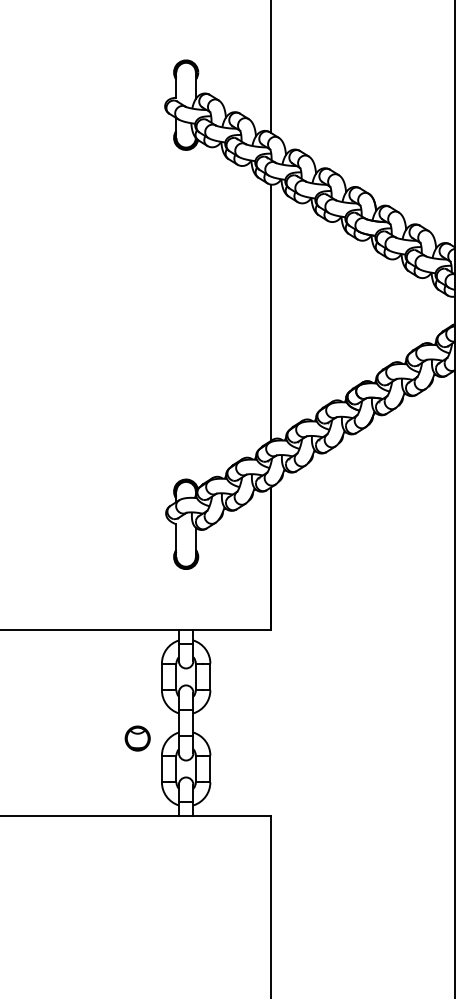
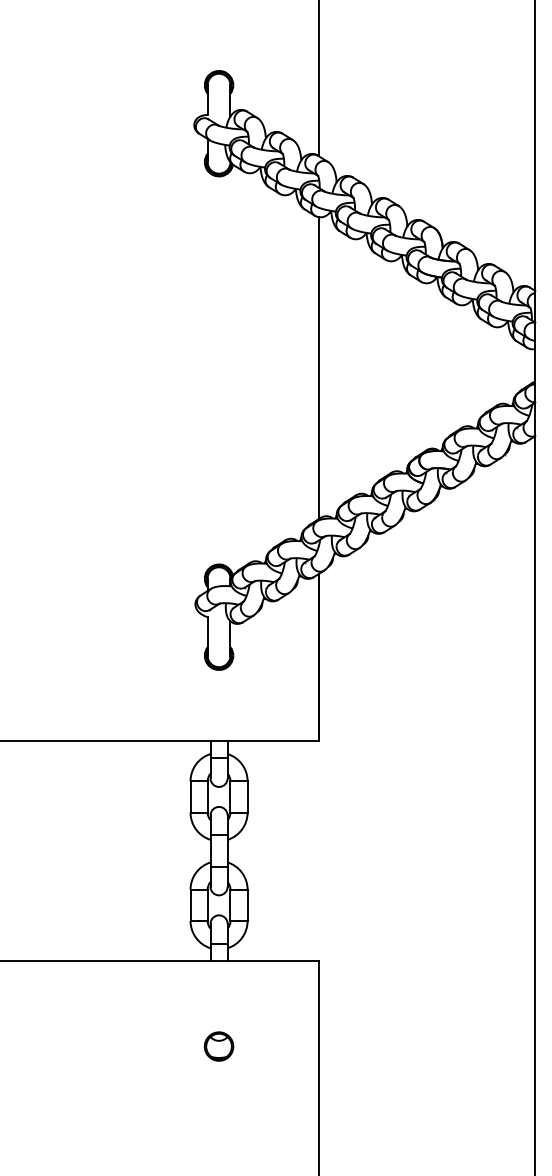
part: (137, 738) -> (218, 1046), moved

